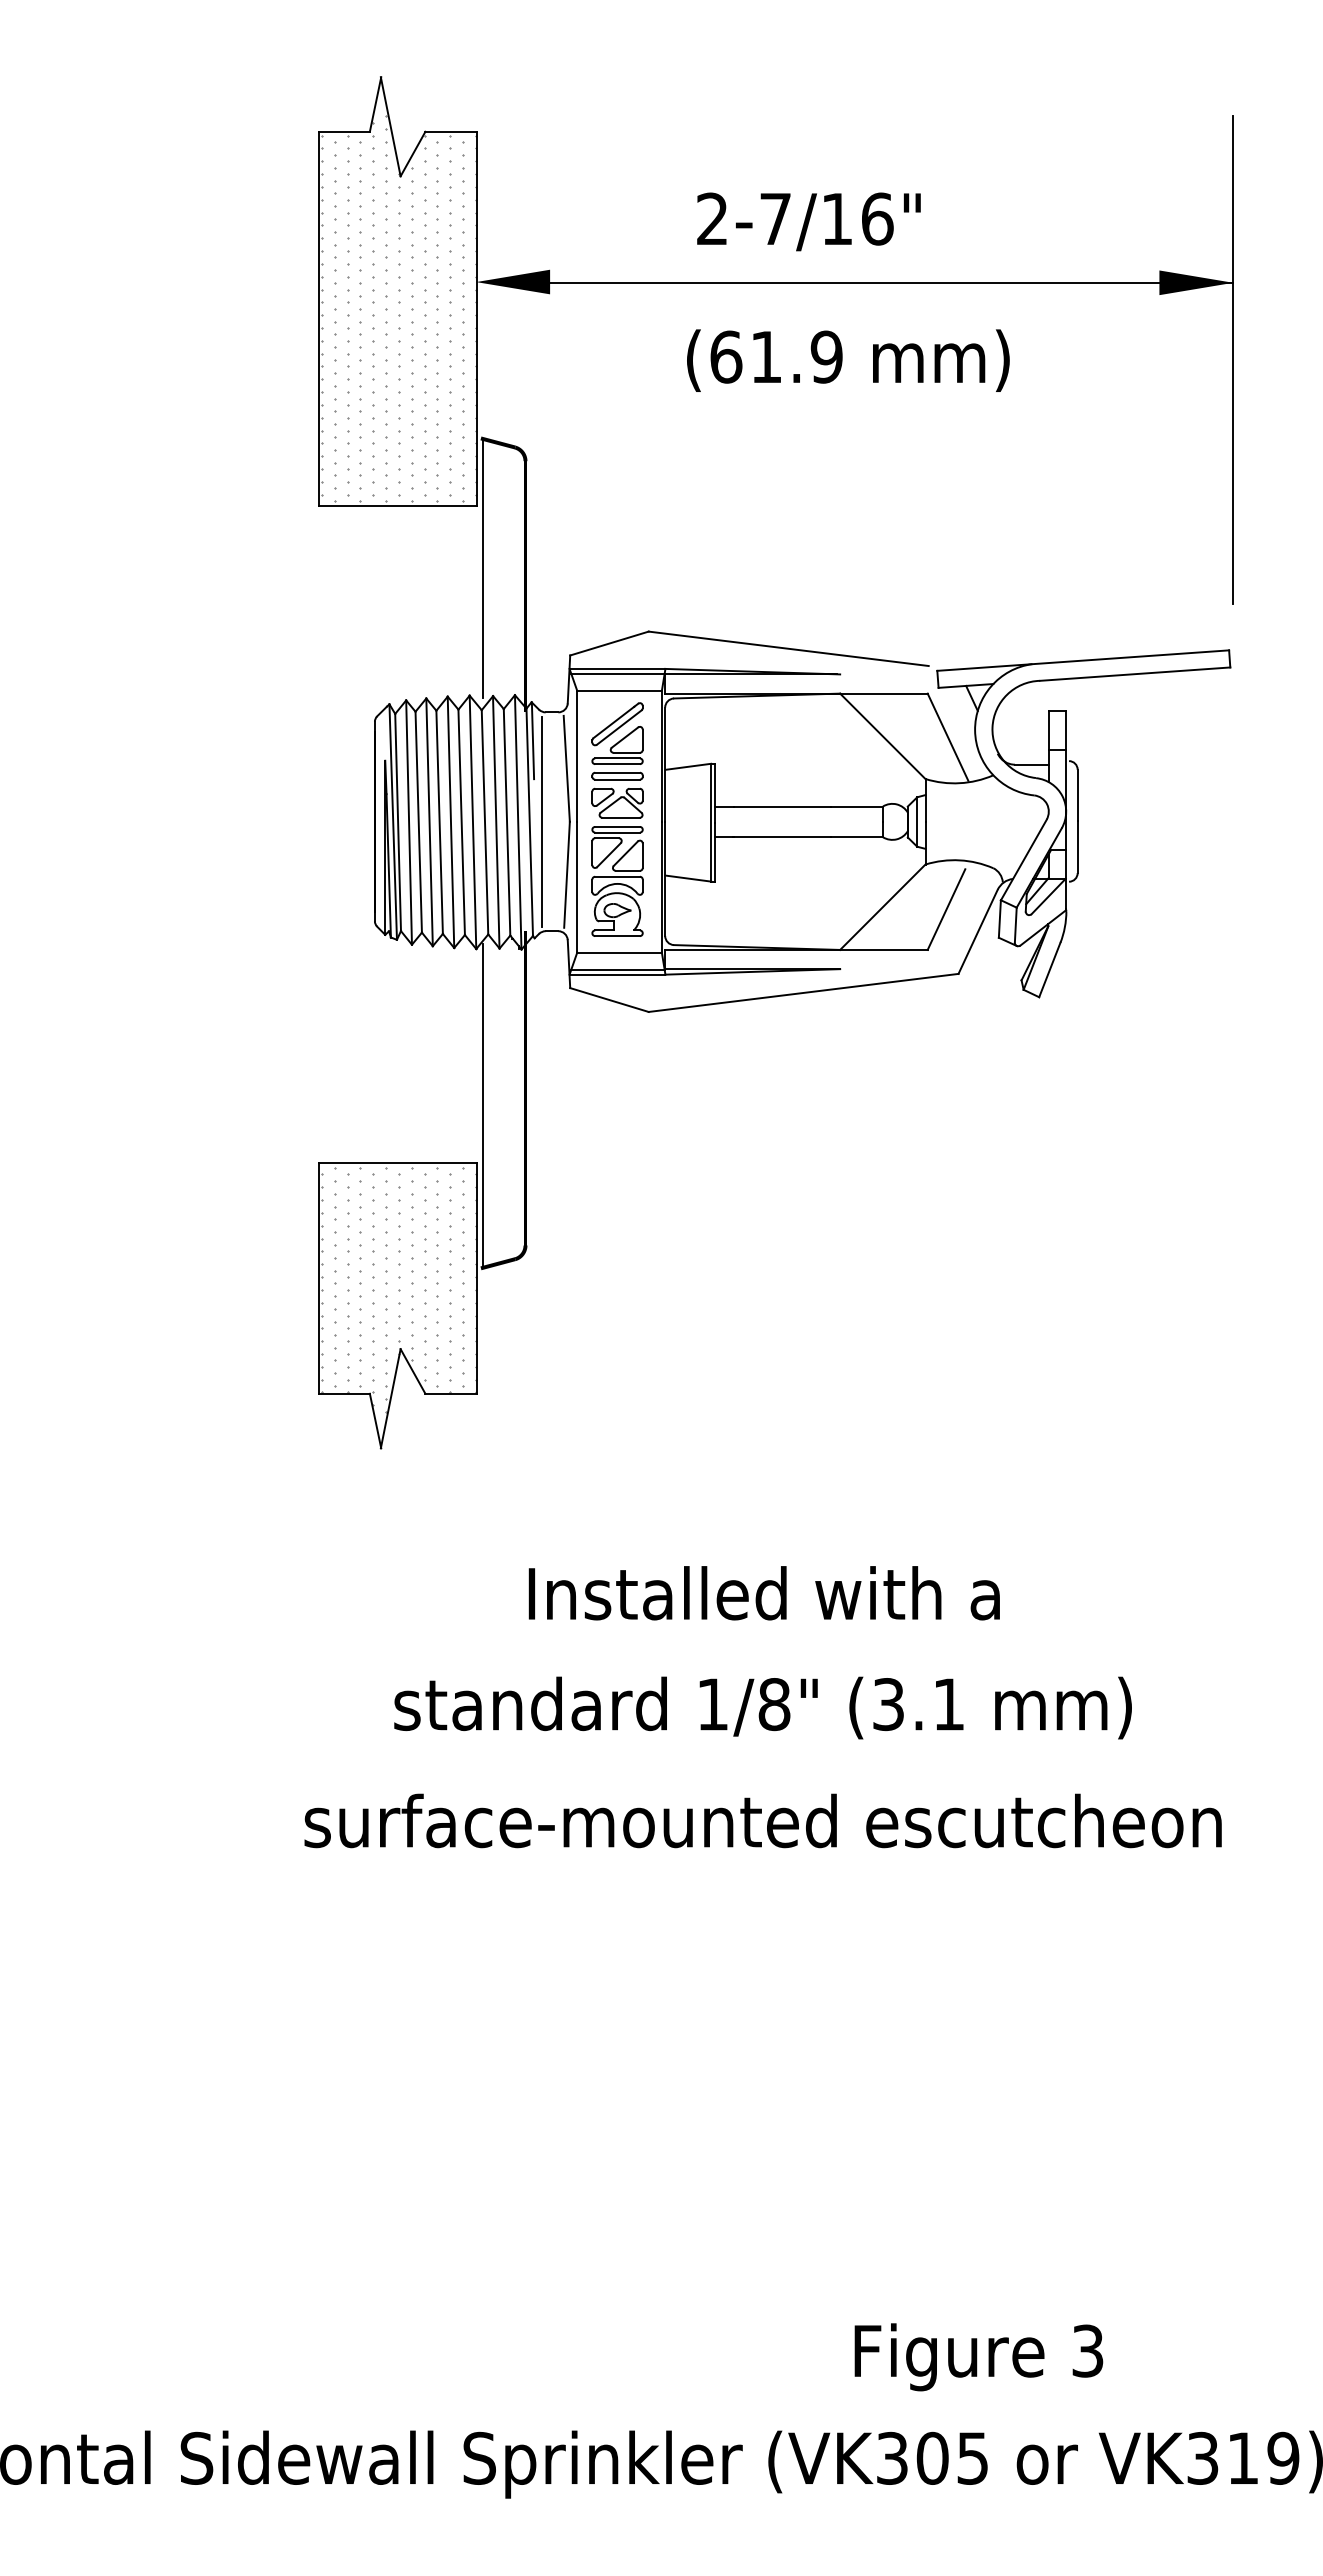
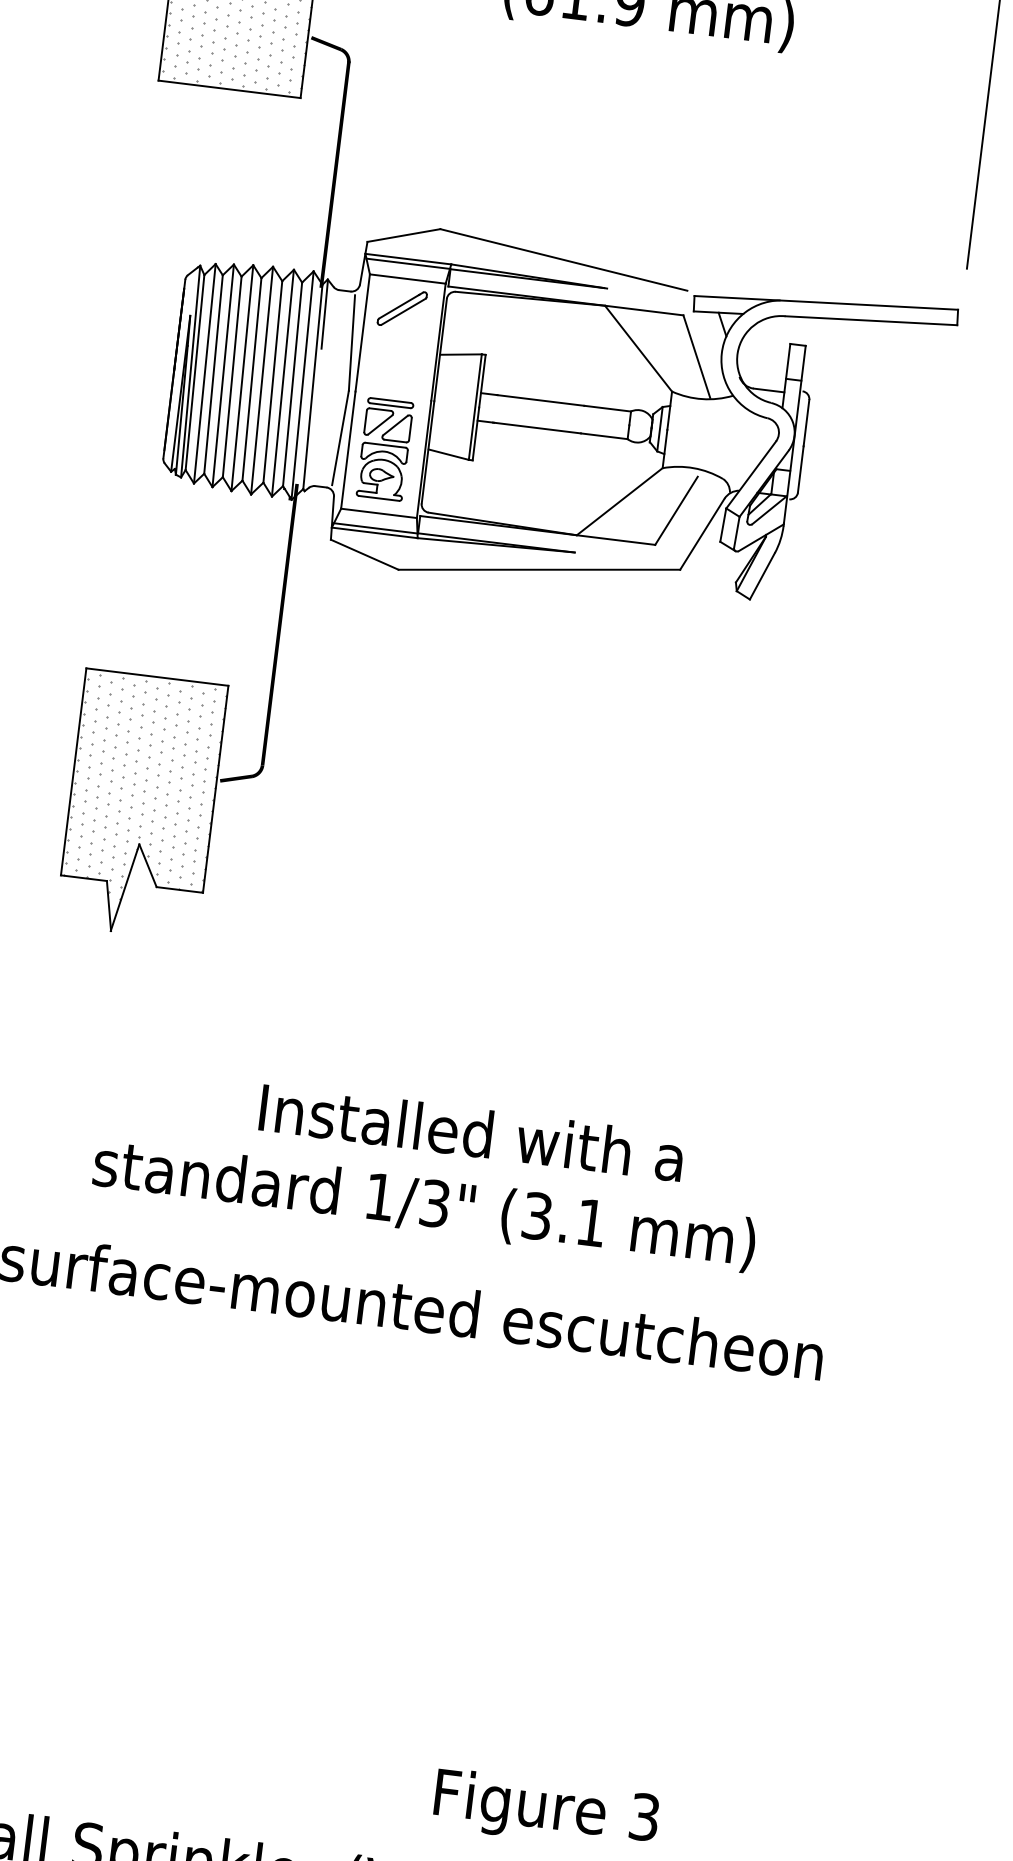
line: (482, 567) -> (298, 153), removed
part: (617, 772) -> (396, 351), removed
line: (542, 821) -> (324, 387), removed
line: (482, 1105) -> (239, 635), removed
text: (763, 1593) -> (471, 1132), moved
text: (774, 1704) -> (435, 1203), 1/8" -> 1/3"

